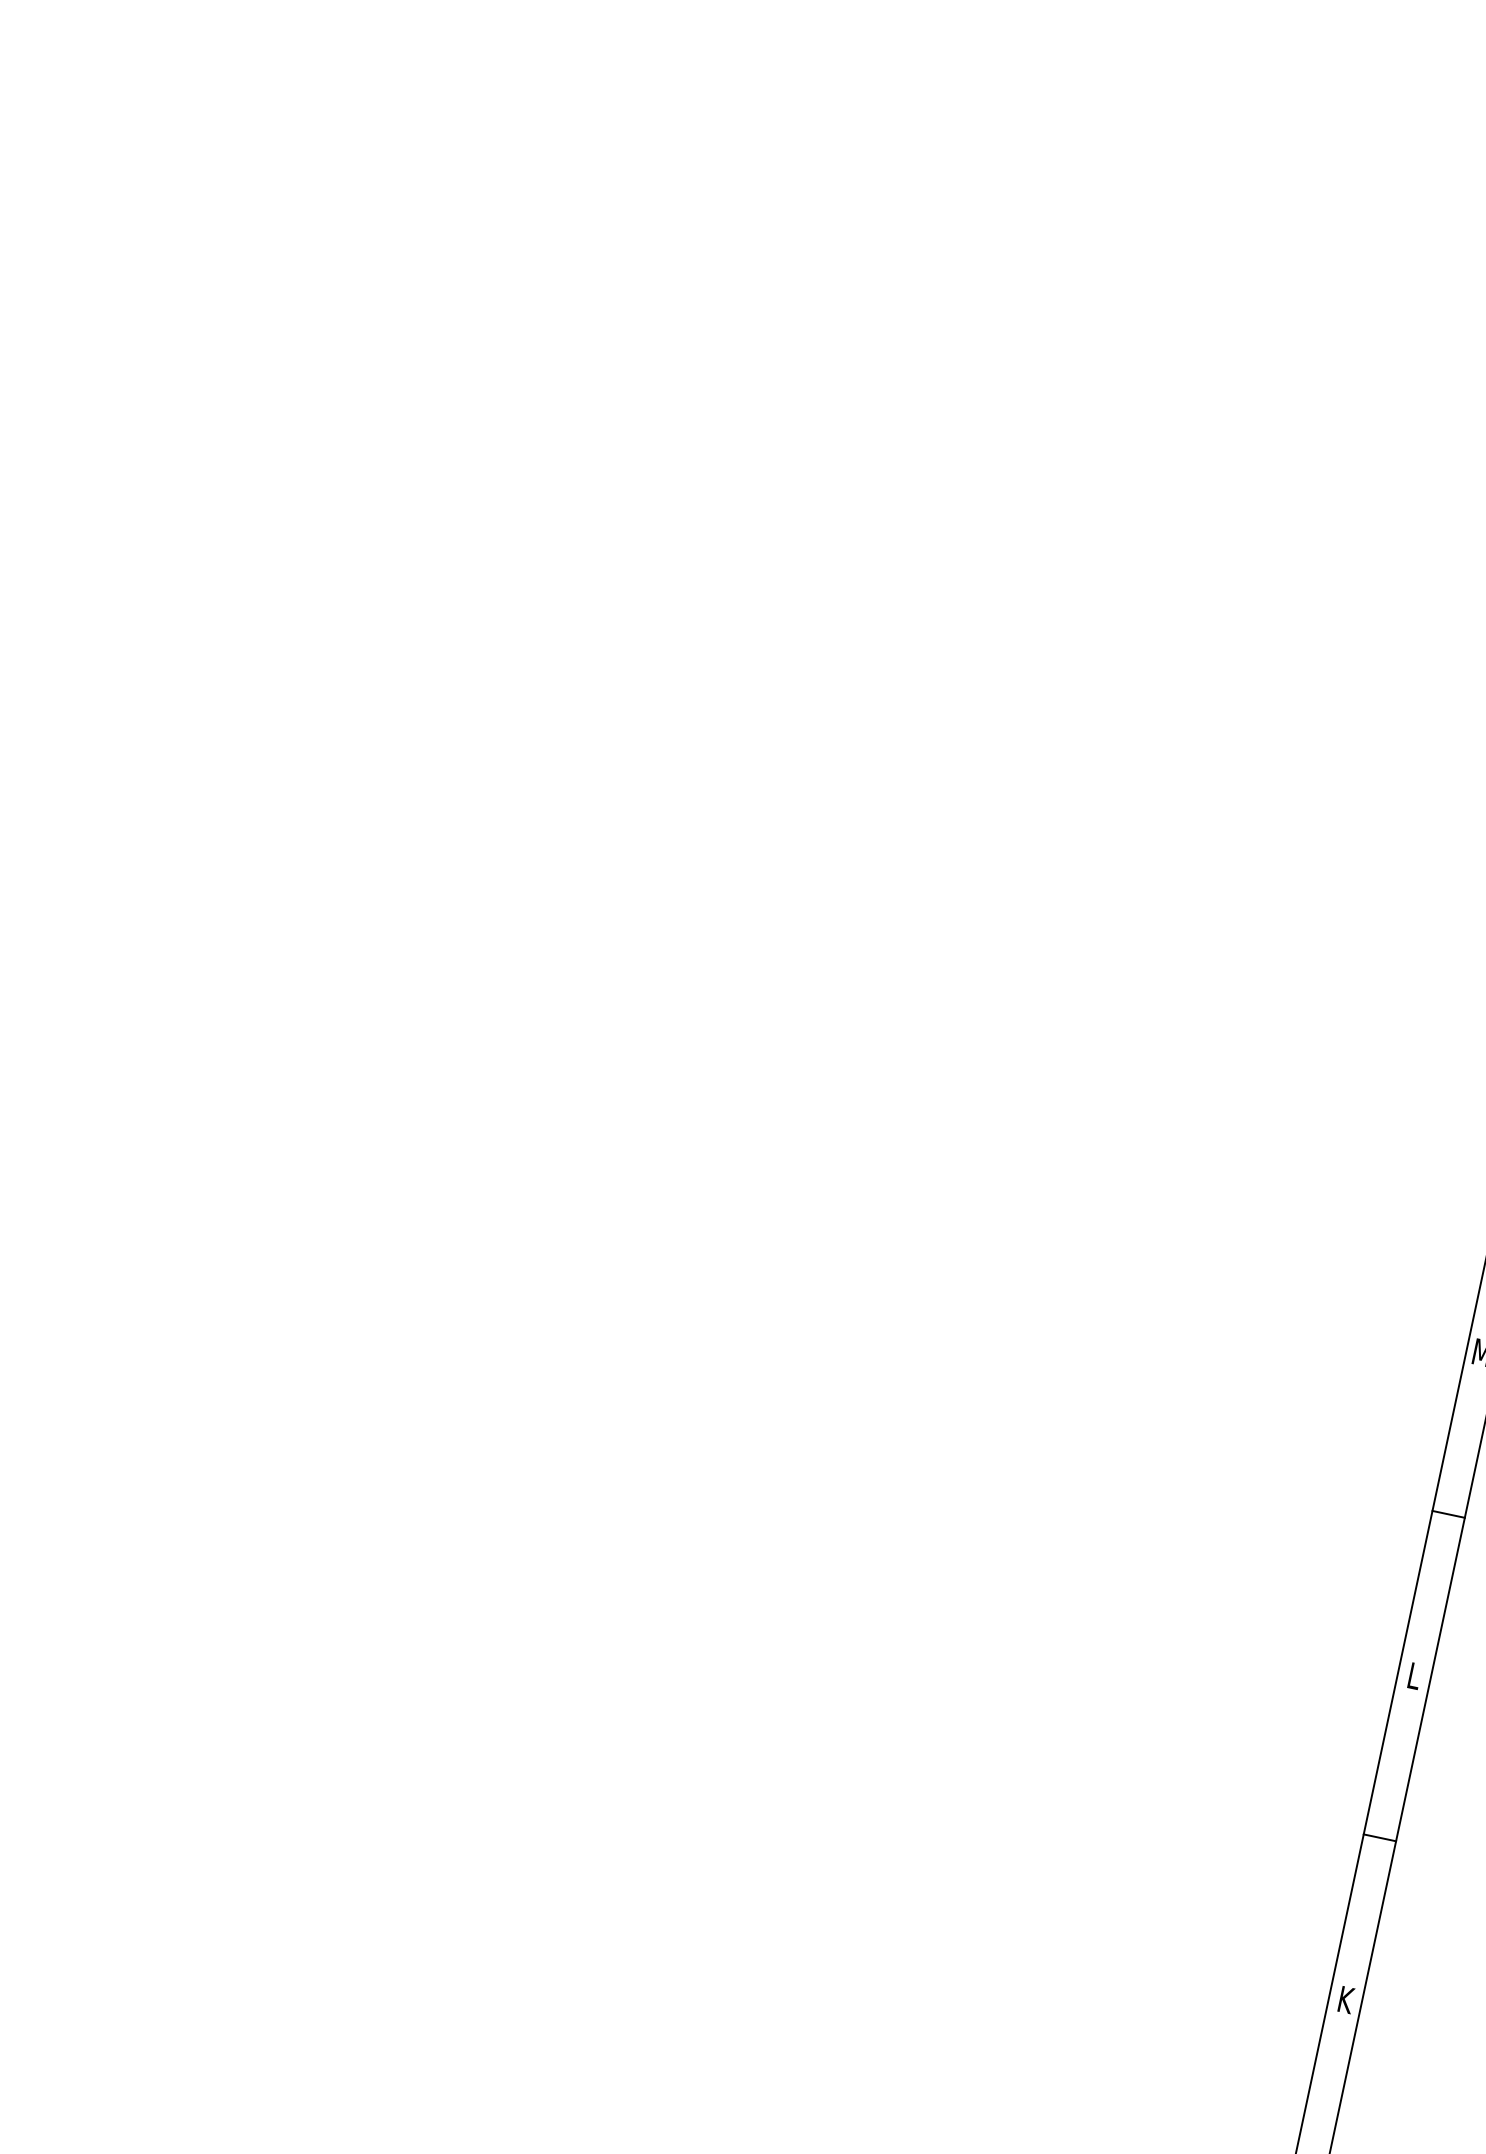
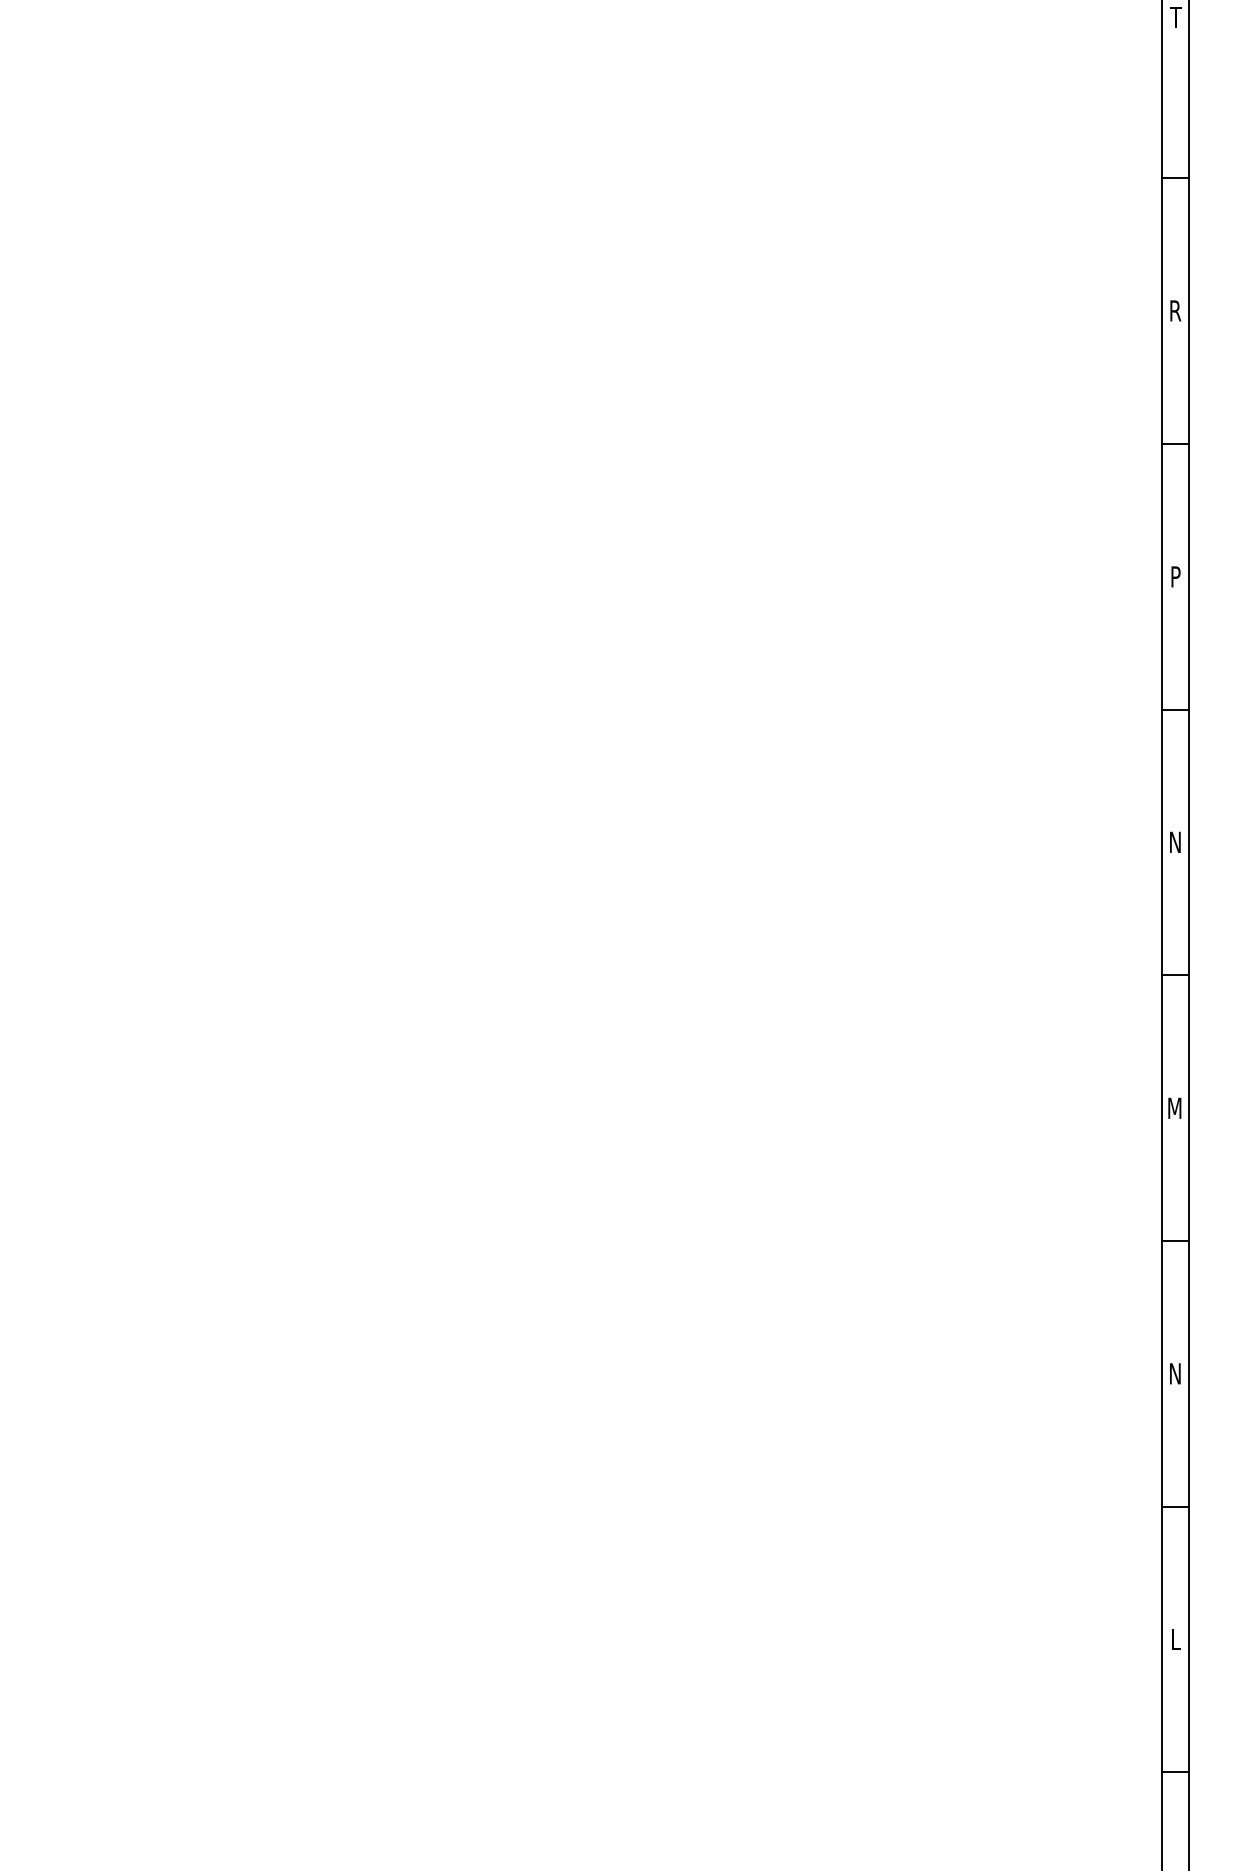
text: (1414, 1675) -> (1175, 1373), L -> N
text: (1346, 1999) -> (1176, 1639), K -> L

